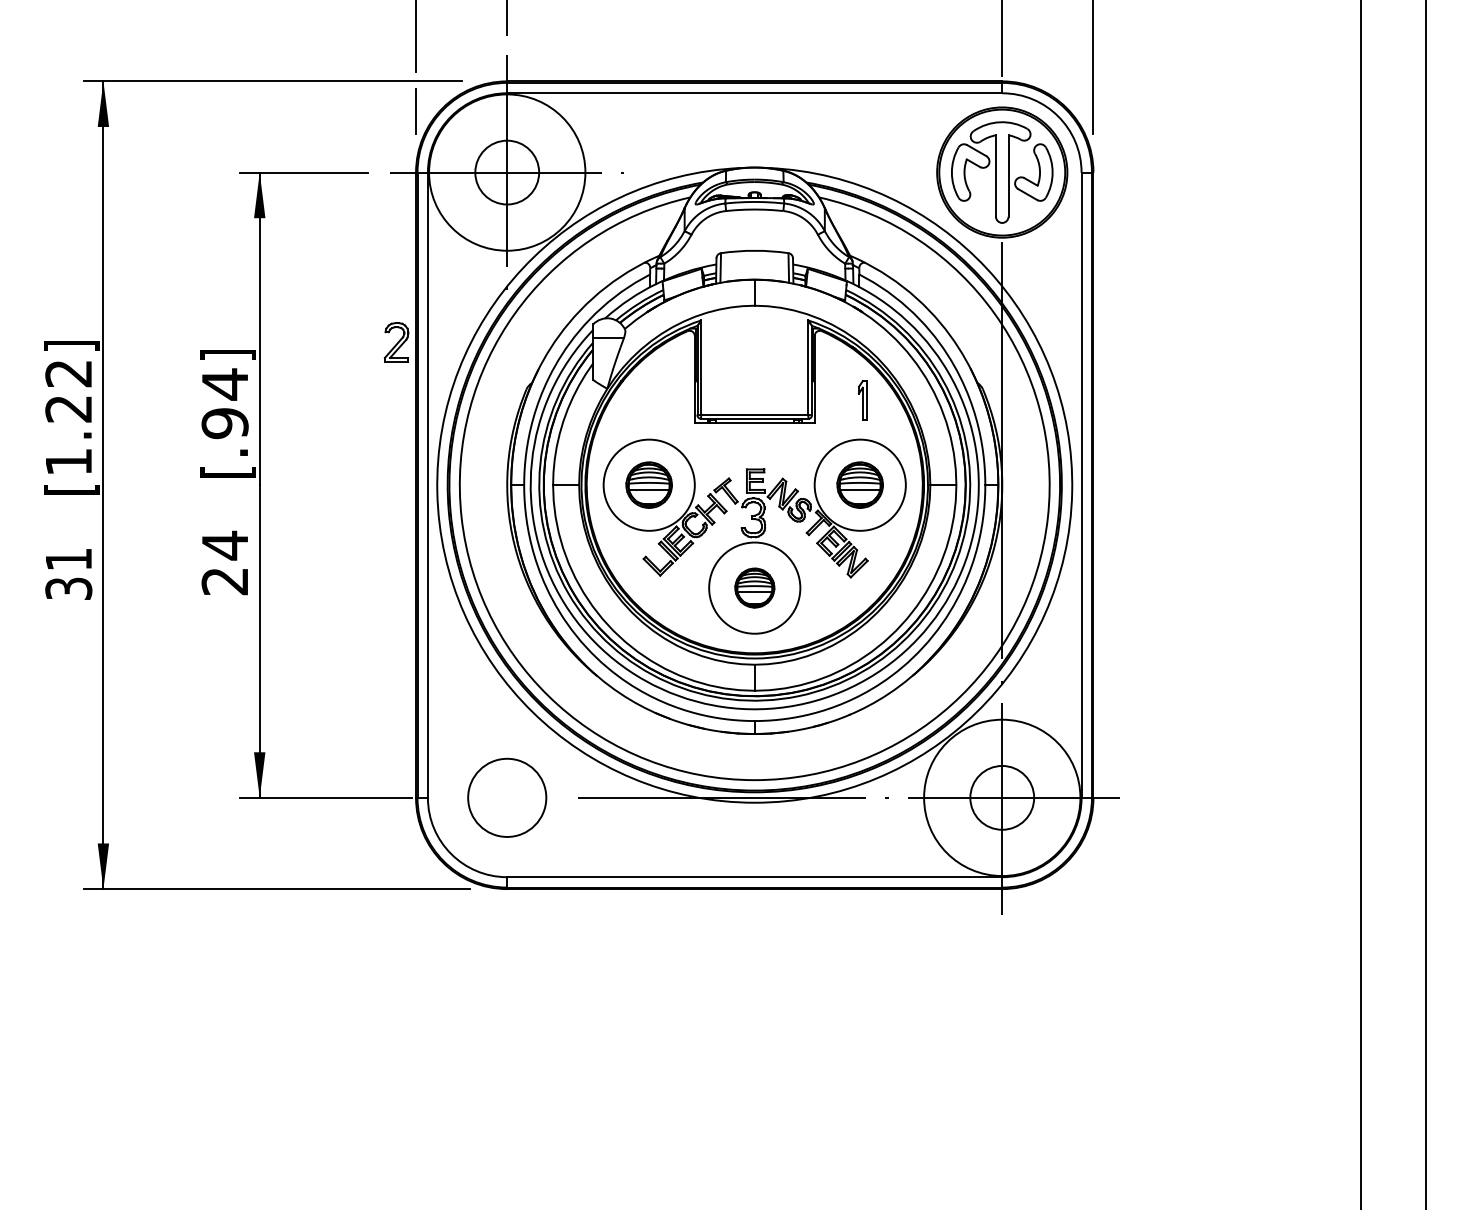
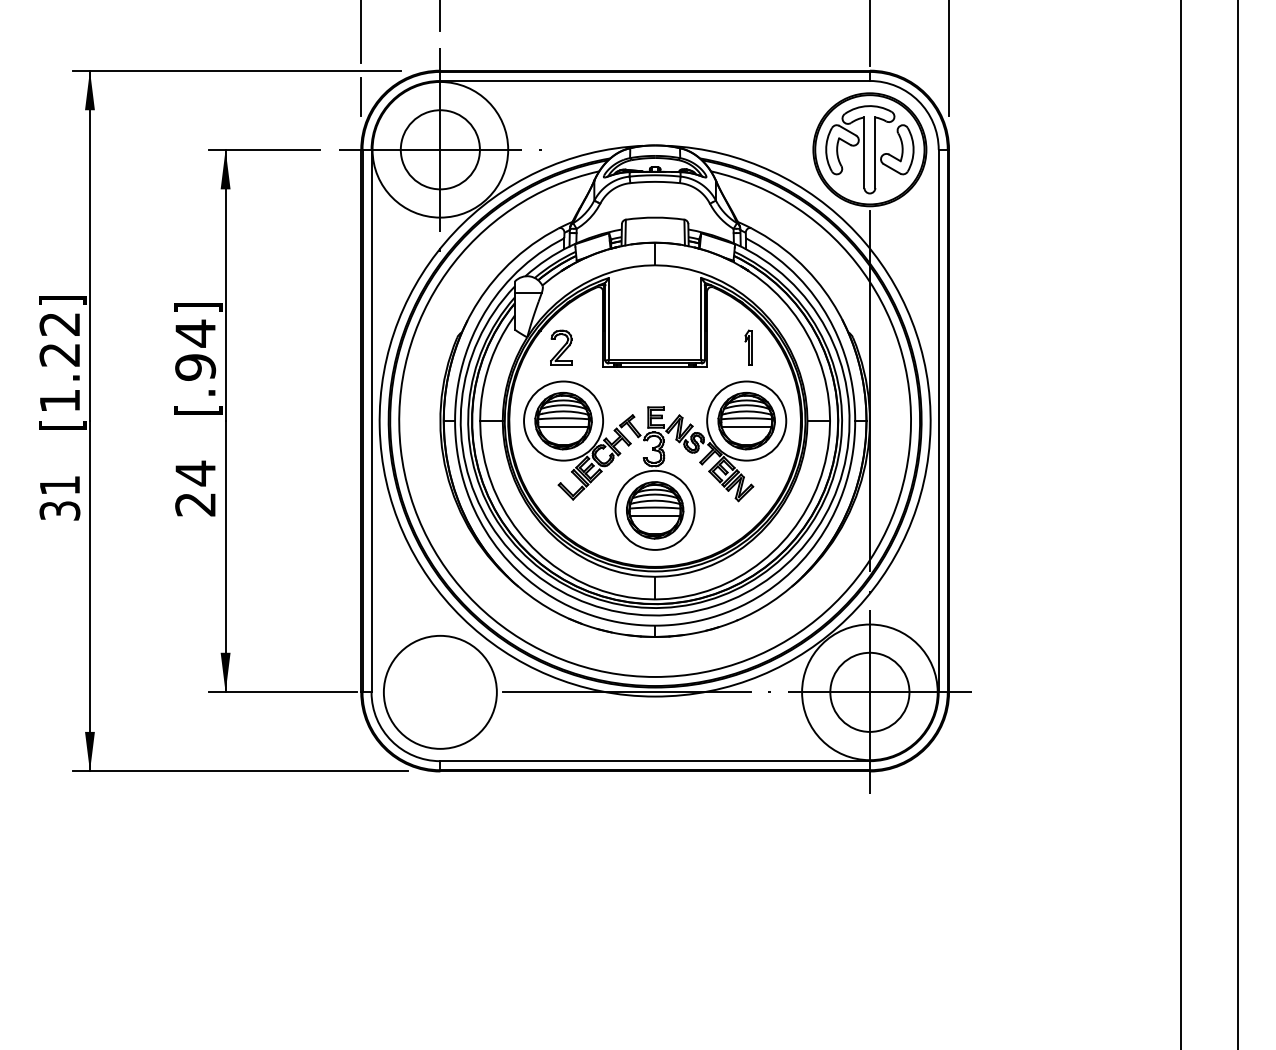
circle: (506, 172) -> (439, 149), size x1.43
part: (396, 342) -> (561, 347), moved
part: (648, 484) -> (562, 420), size x1.43
part: (859, 484) -> (746, 420), size x1.43
part: (754, 587) -> (654, 509), size x1.67
circle: (507, 797) -> (440, 692), size x1.67
circle: (1001, 797) -> (869, 692), size x1.43

